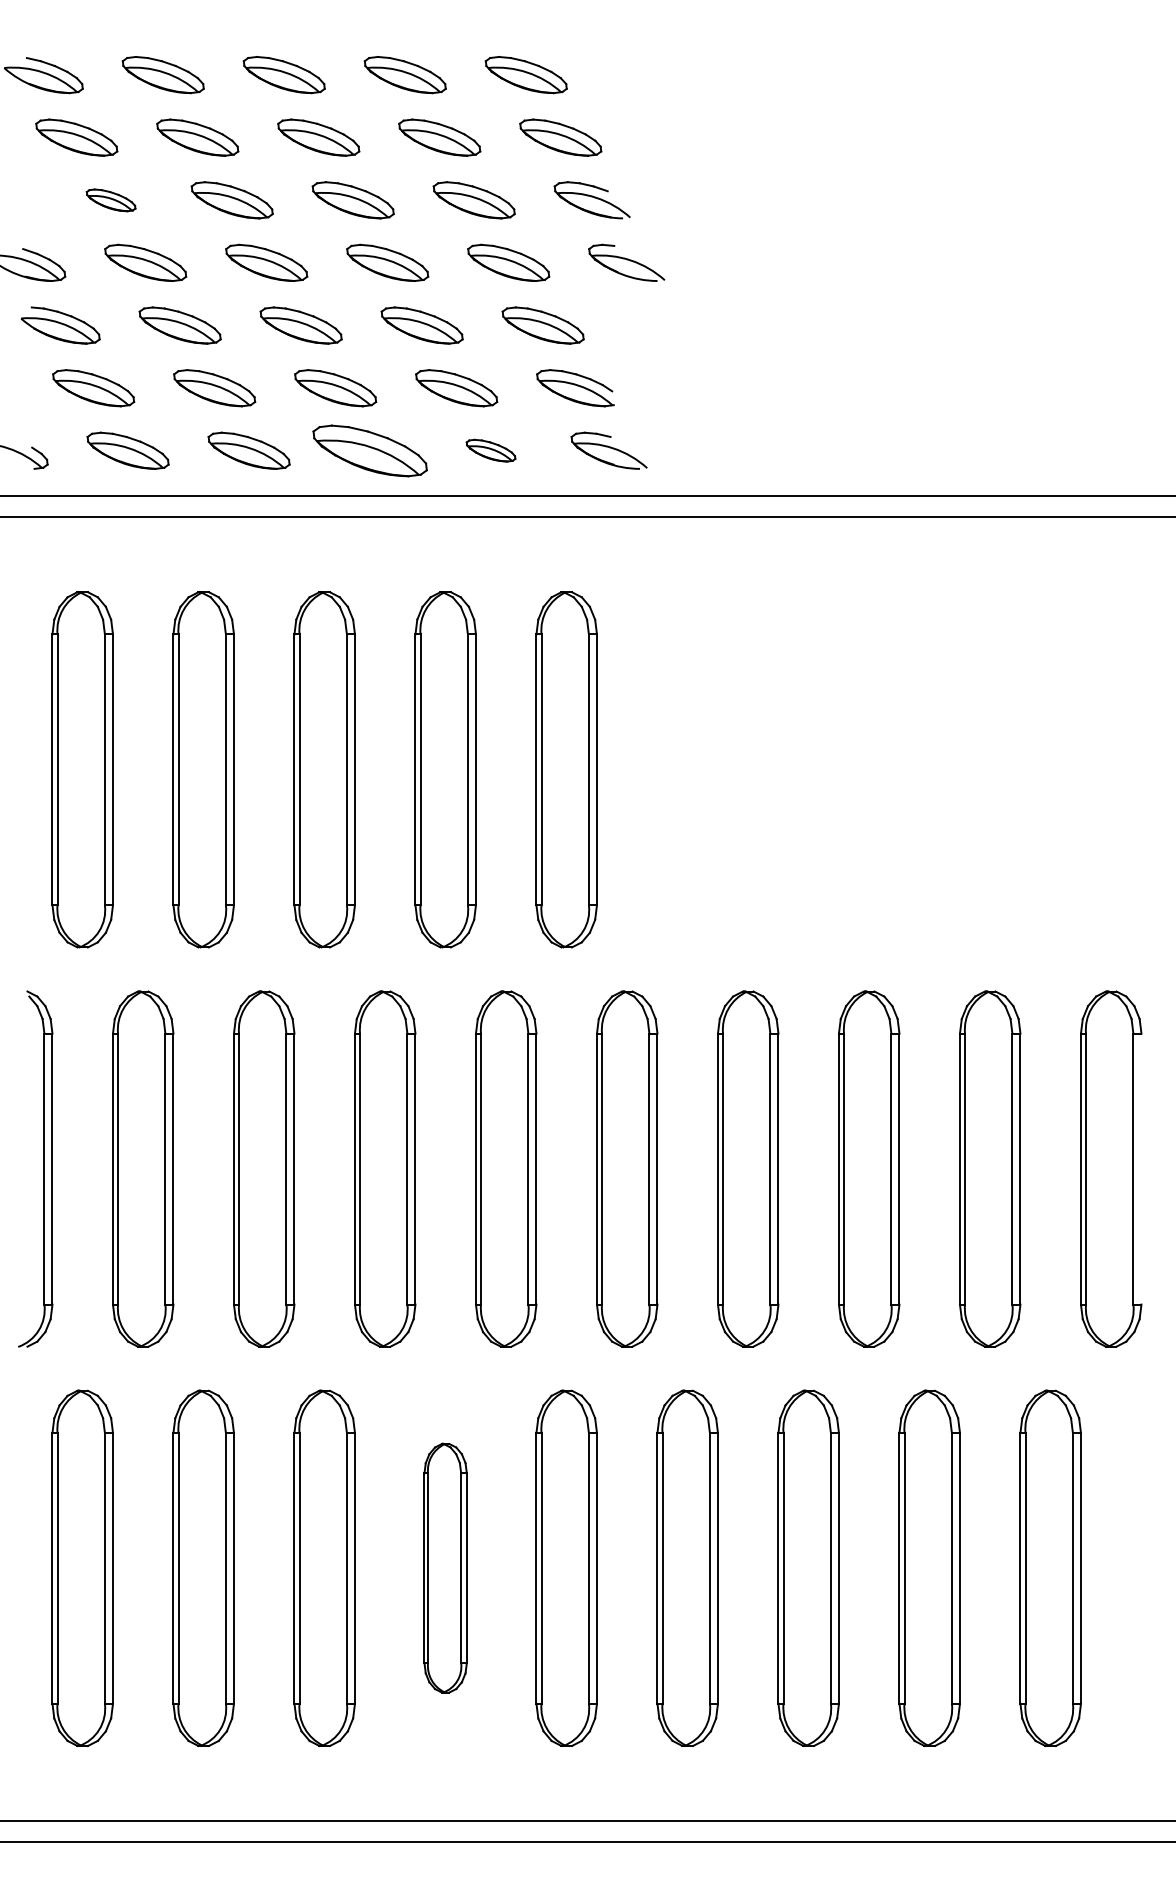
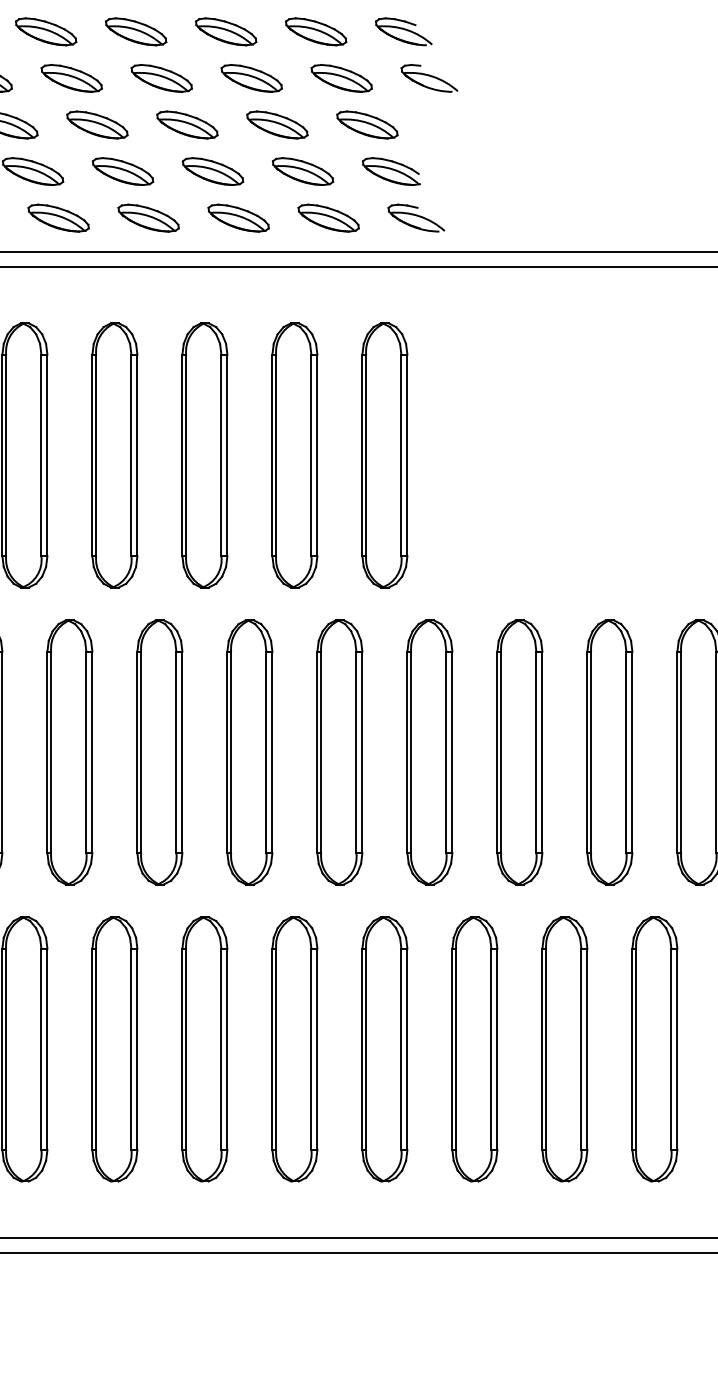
part: (110, 200) -> (45, 31), size x1.67
part: (369, 450) -> (238, 217), size x0.71
part: (490, 450) -> (328, 217), size x1.67
part: (445, 1567) -> (294, 1048), size x1.43

